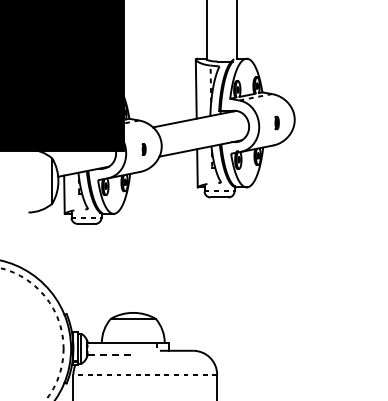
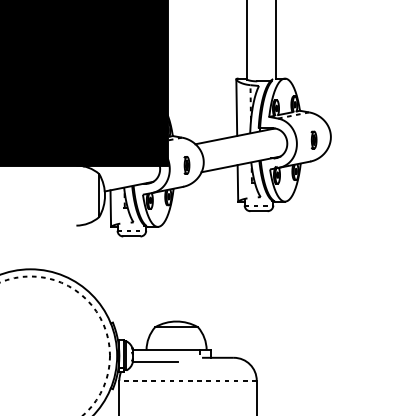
part: (276, 122) -> (313, 139), size x1.43
part: (143, 149) -> (186, 165), size x1.67
line: (111, 354) -> (155, 361), dashed -> solid

